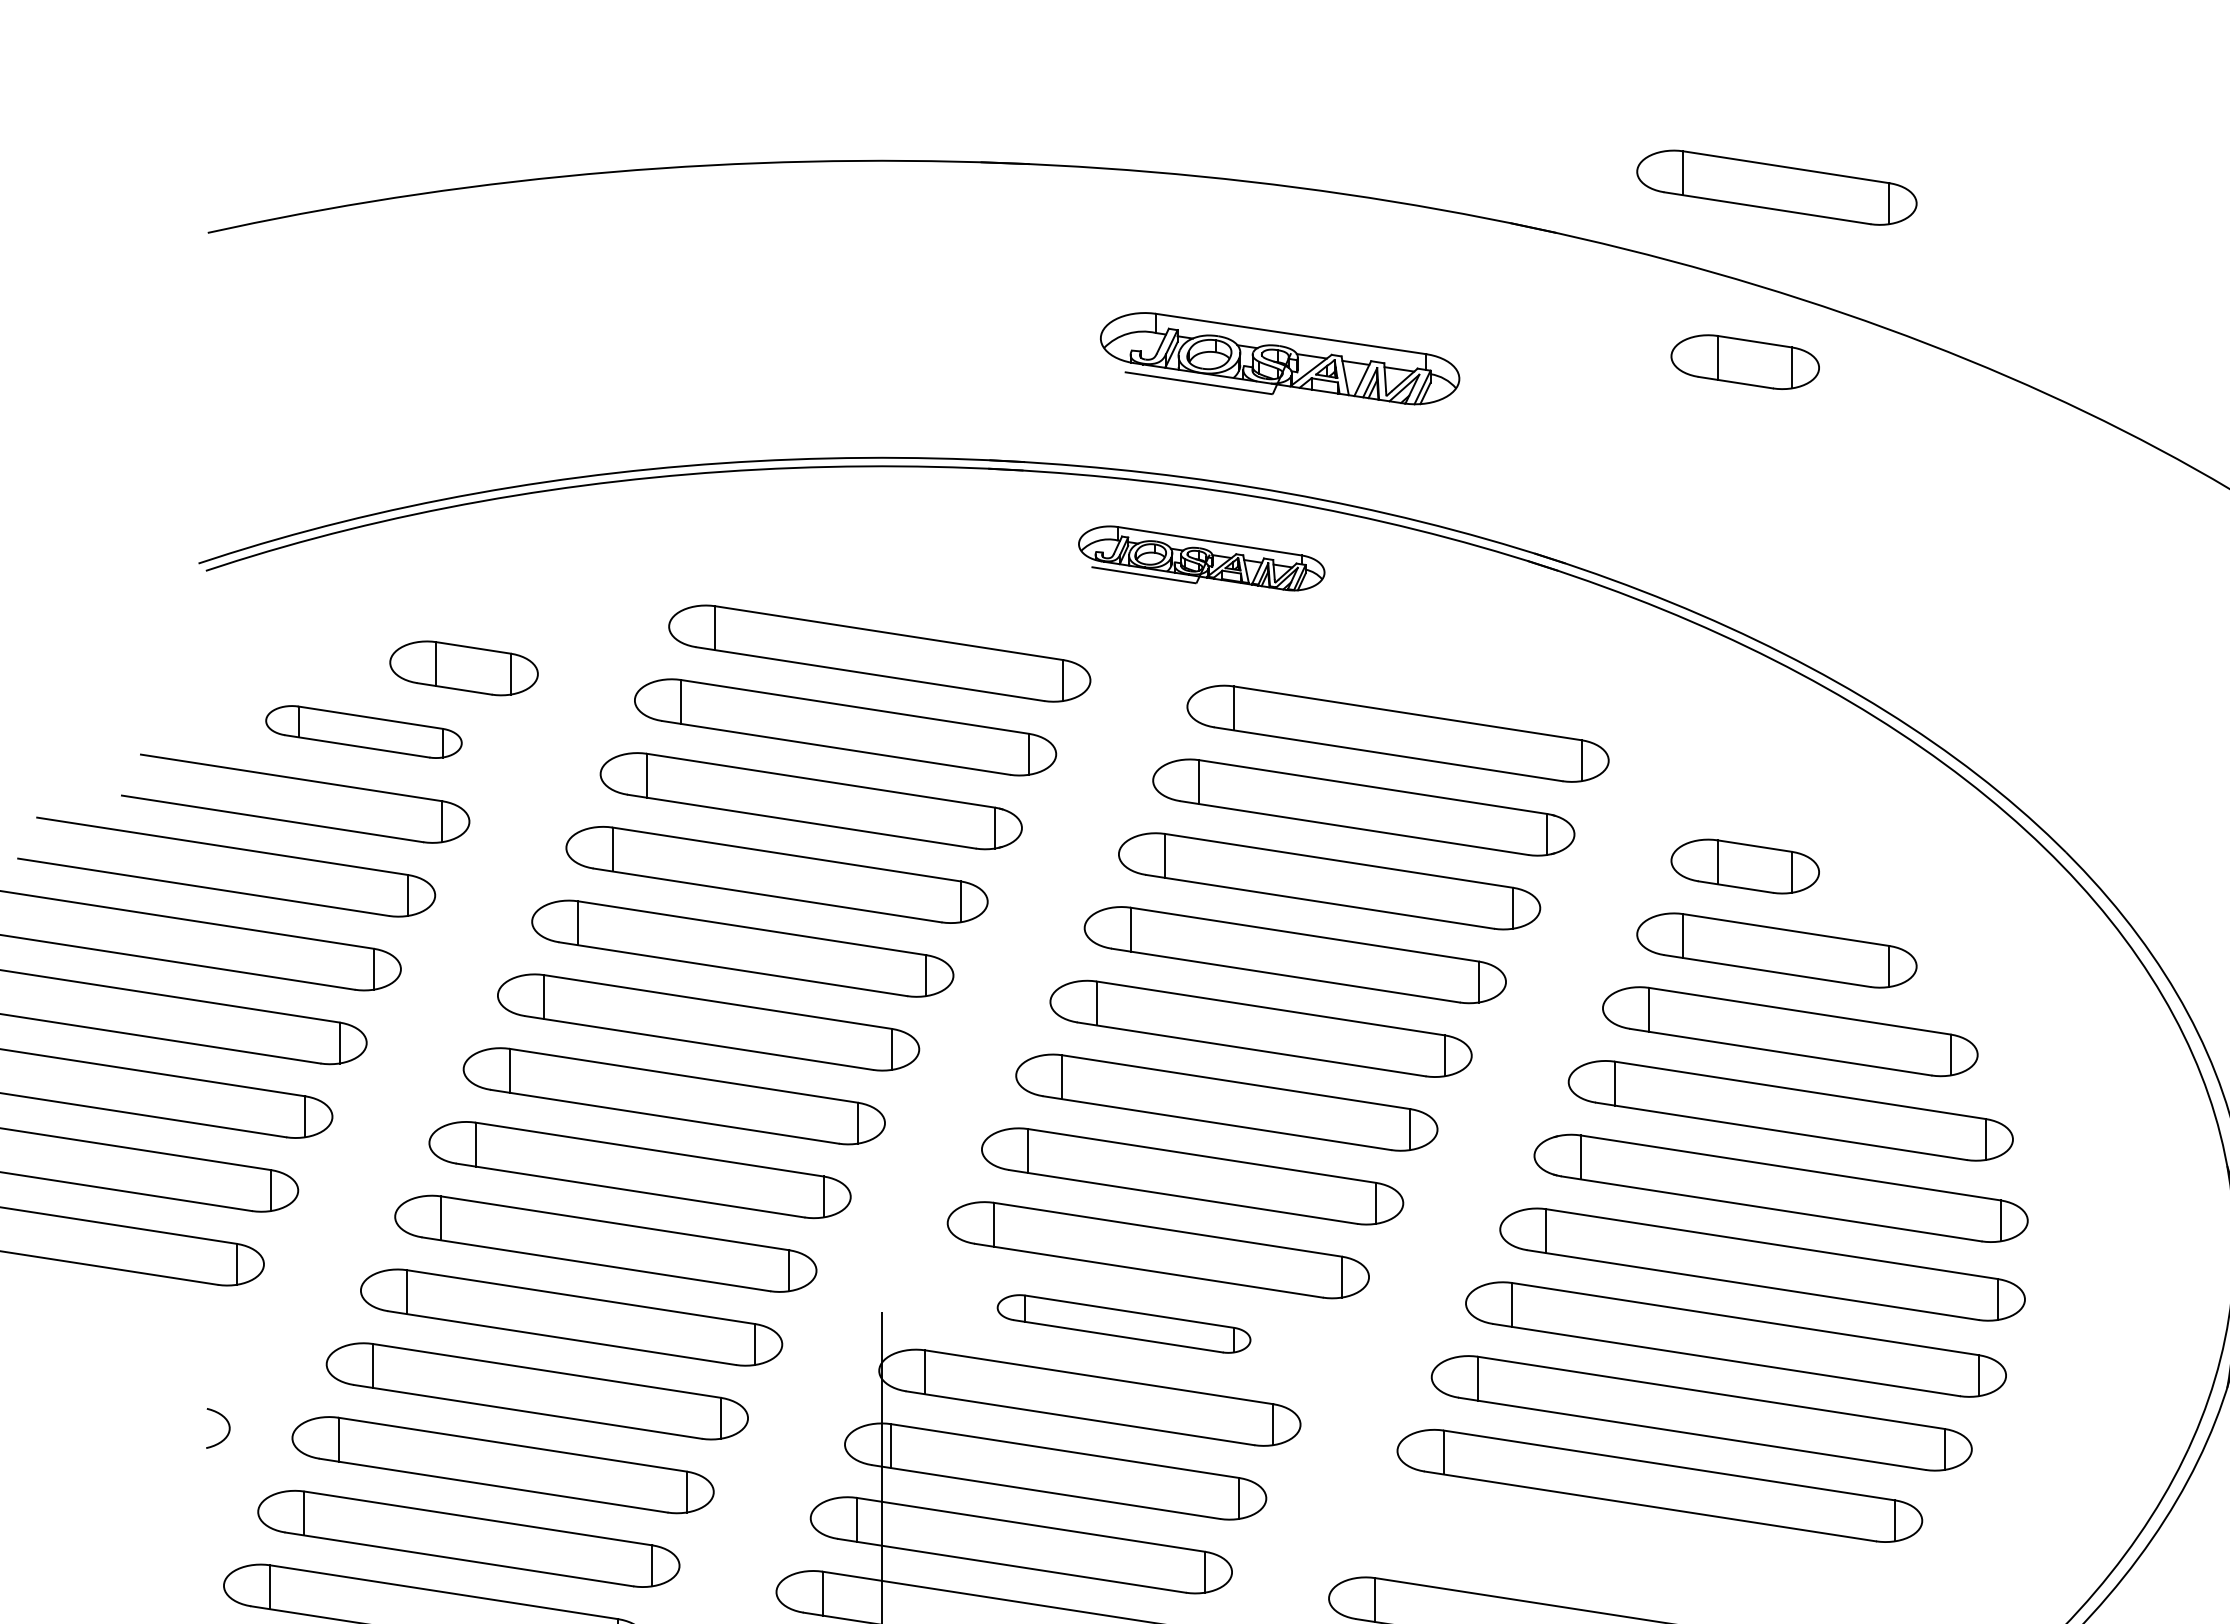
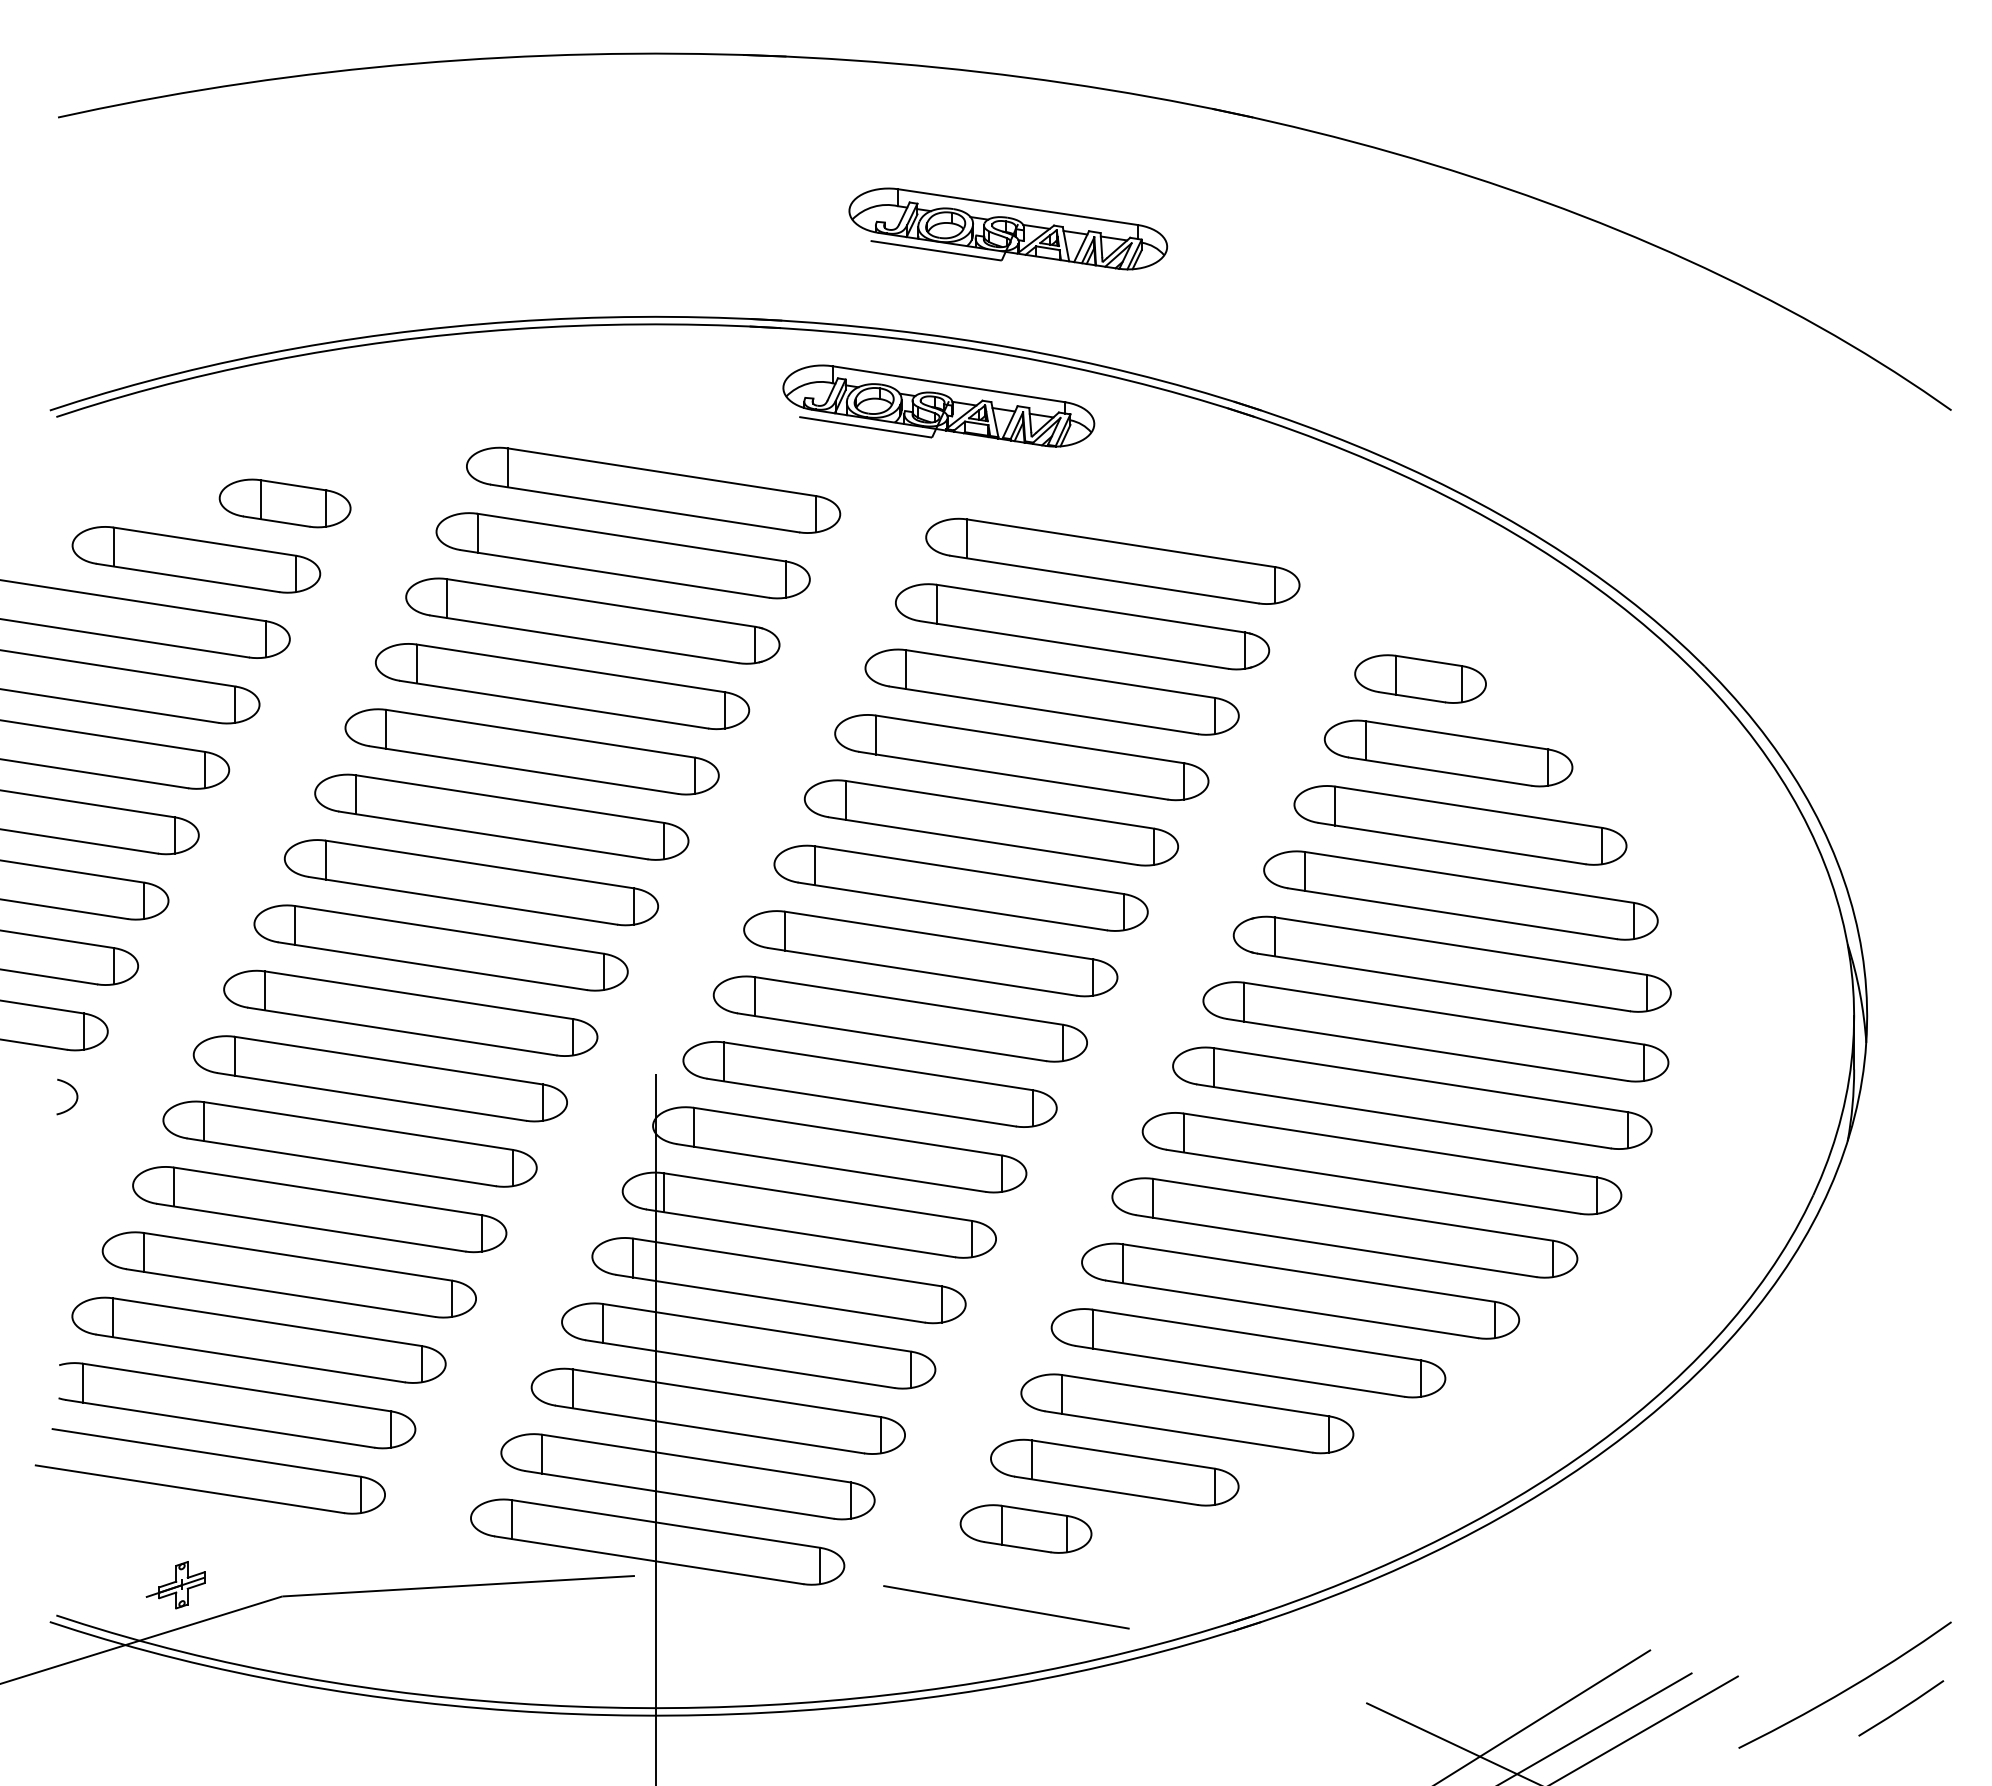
part: (1776, 187) -> (1448, 77), removed
part: (1745, 361) -> (1420, 231), removed
part: (1201, 557) -> (938, 405), size x1.43
part: (364, 731) -> (196, 559), size x1.43
part: (1123, 1324) -> (869, 1084), size x1.67
curve: (227, 1424) -> (75, 1093), moved
part: (1609, 1556) -> (1300, 1290), added

